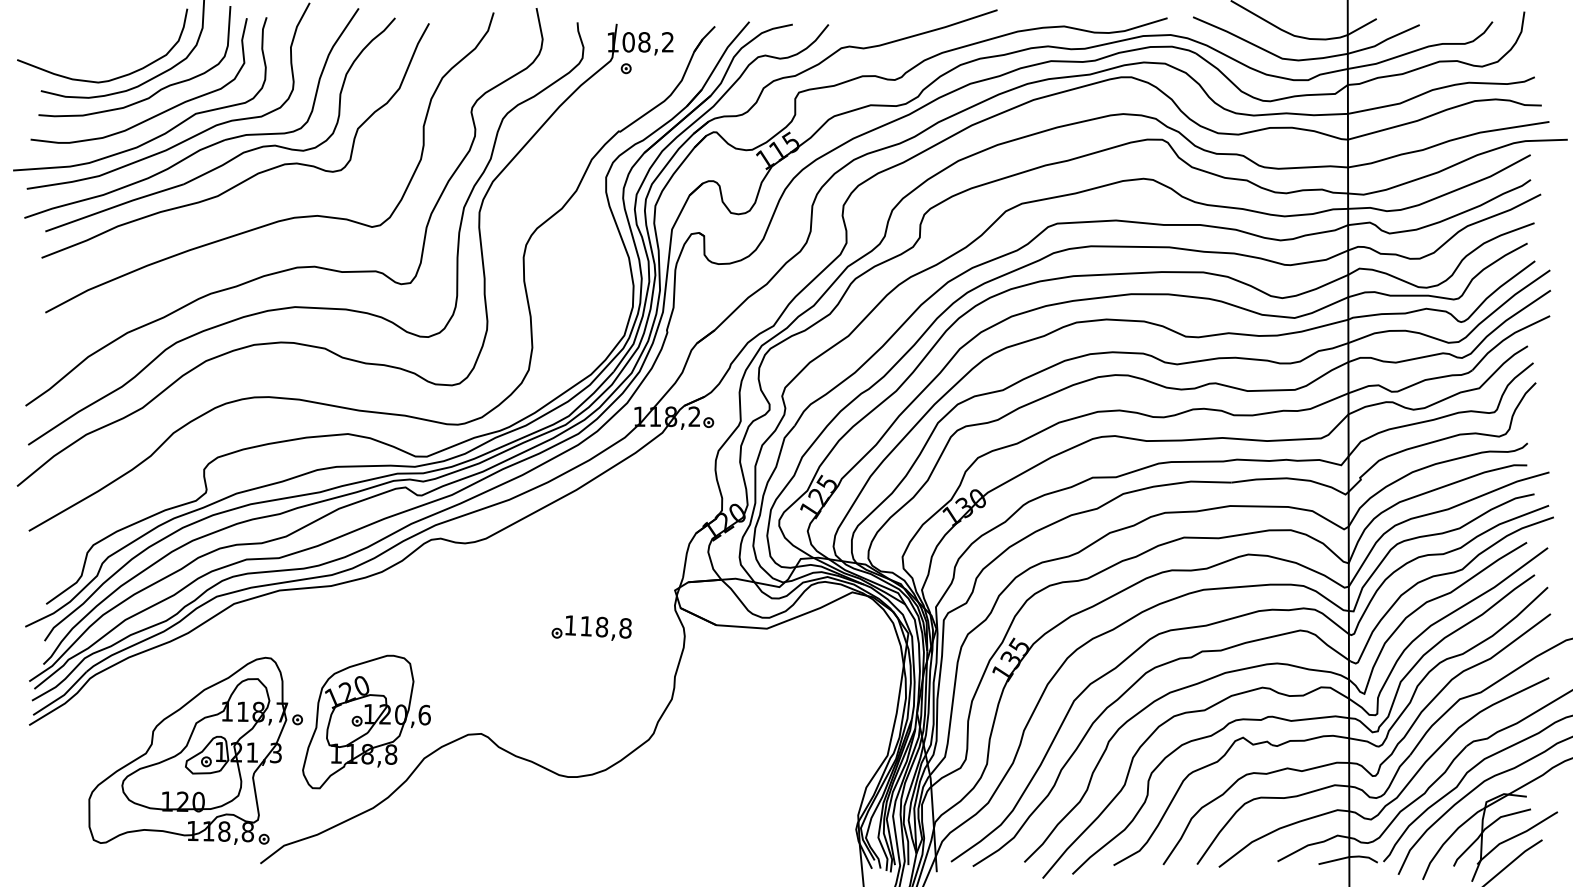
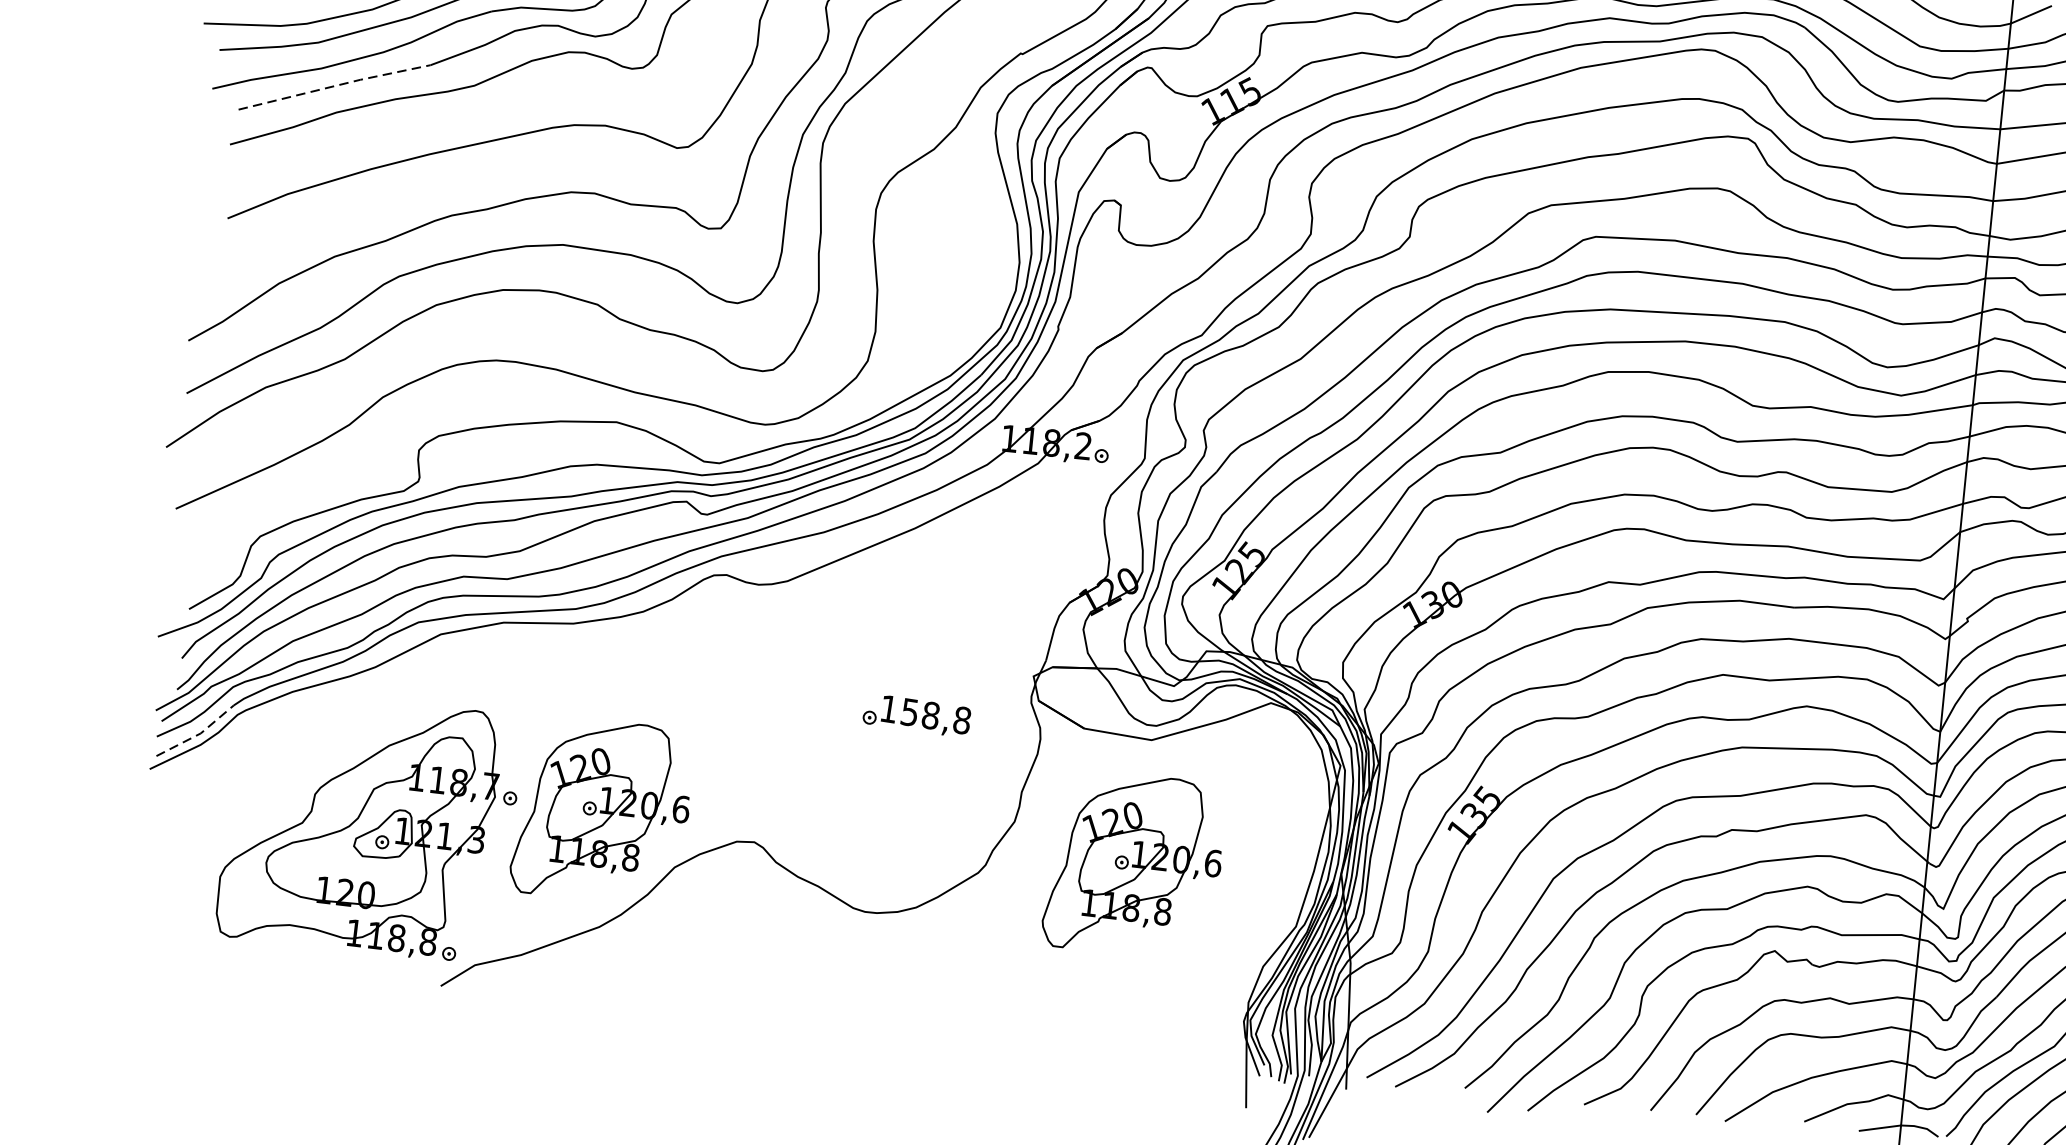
line: (115, 206) -> (336, 85), solid -> dashed
text: (585, 626) -> (908, 712), 118,8 -> 158,8
line: (62, 696) -> (198, 735), solid -> dashed
part: (763, 721) -> (1134, 864), added

